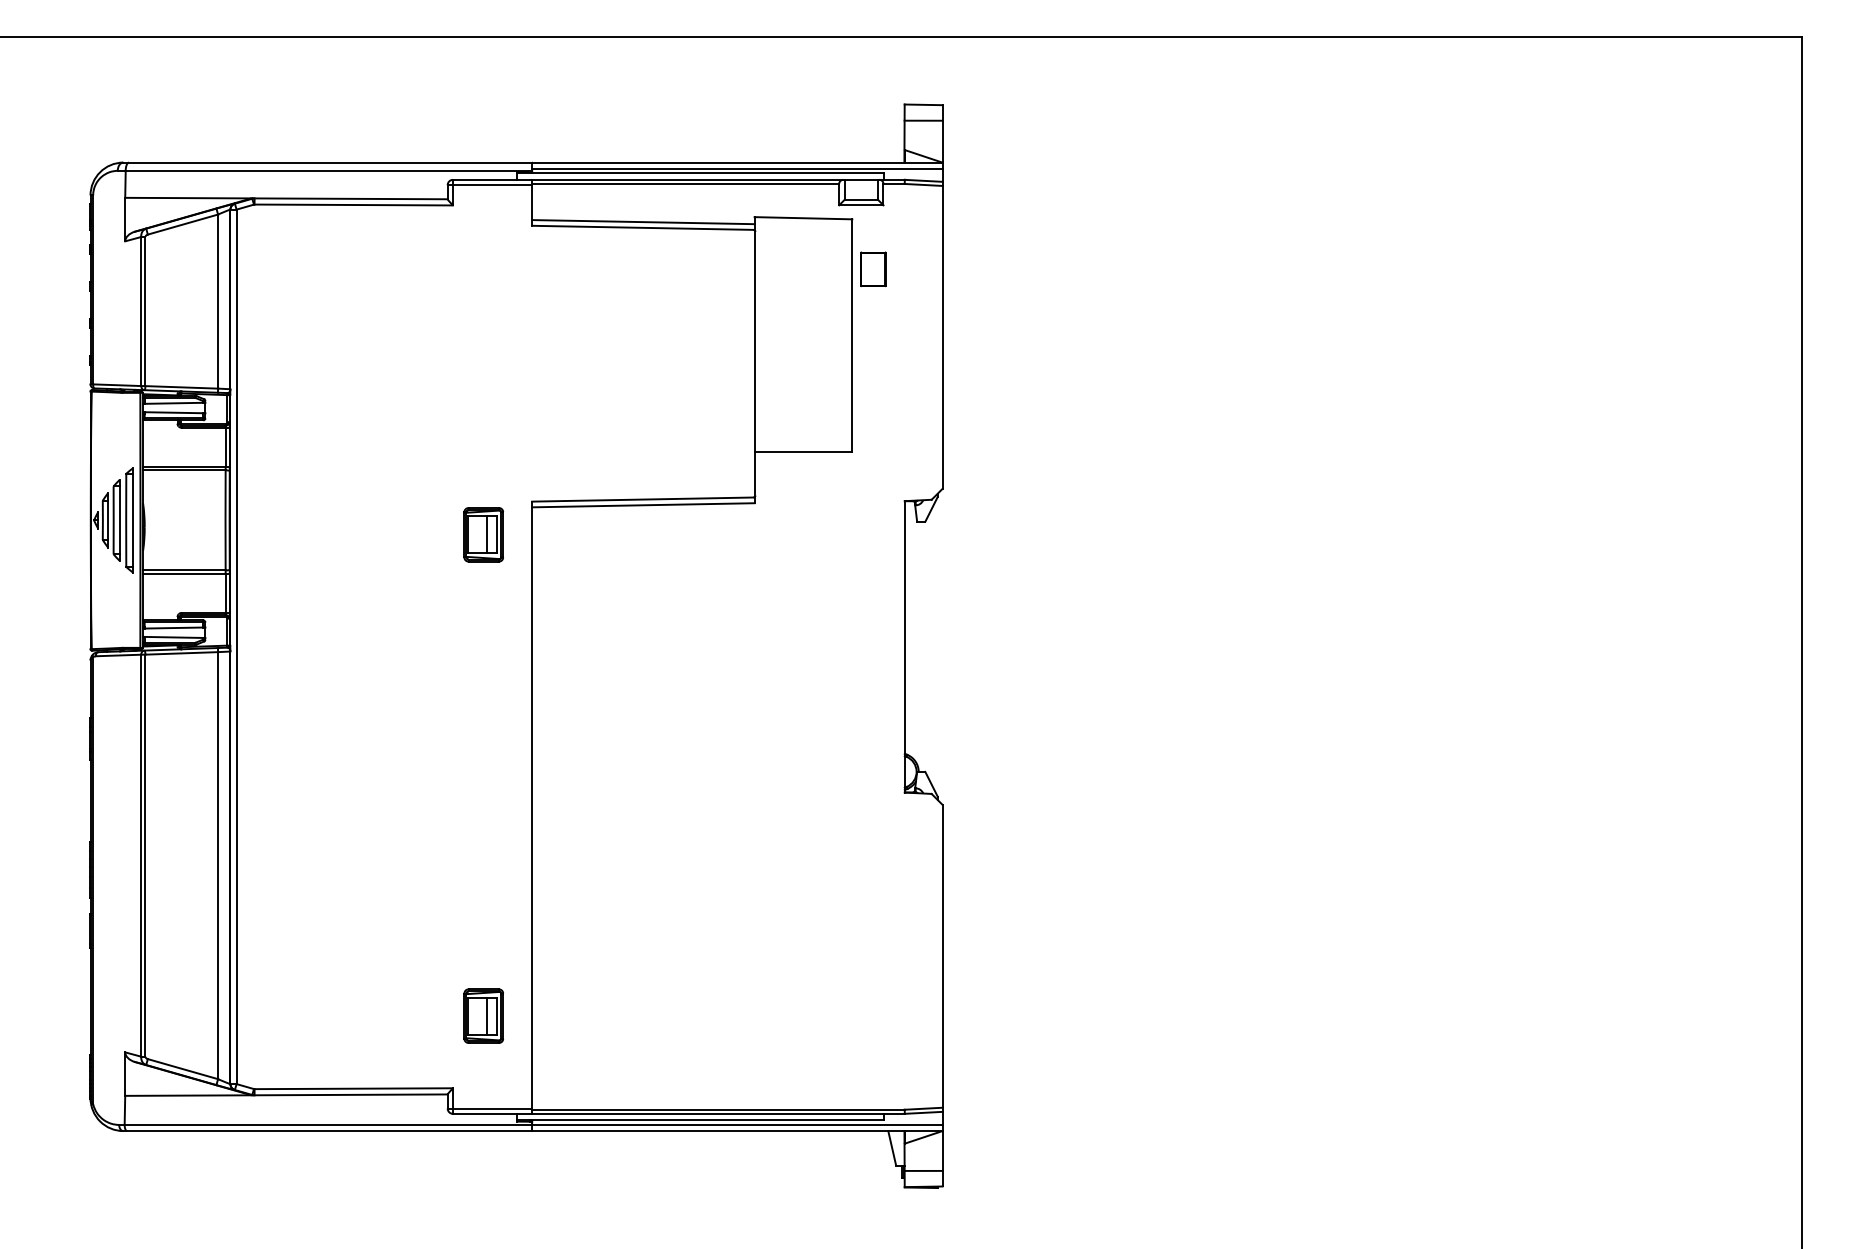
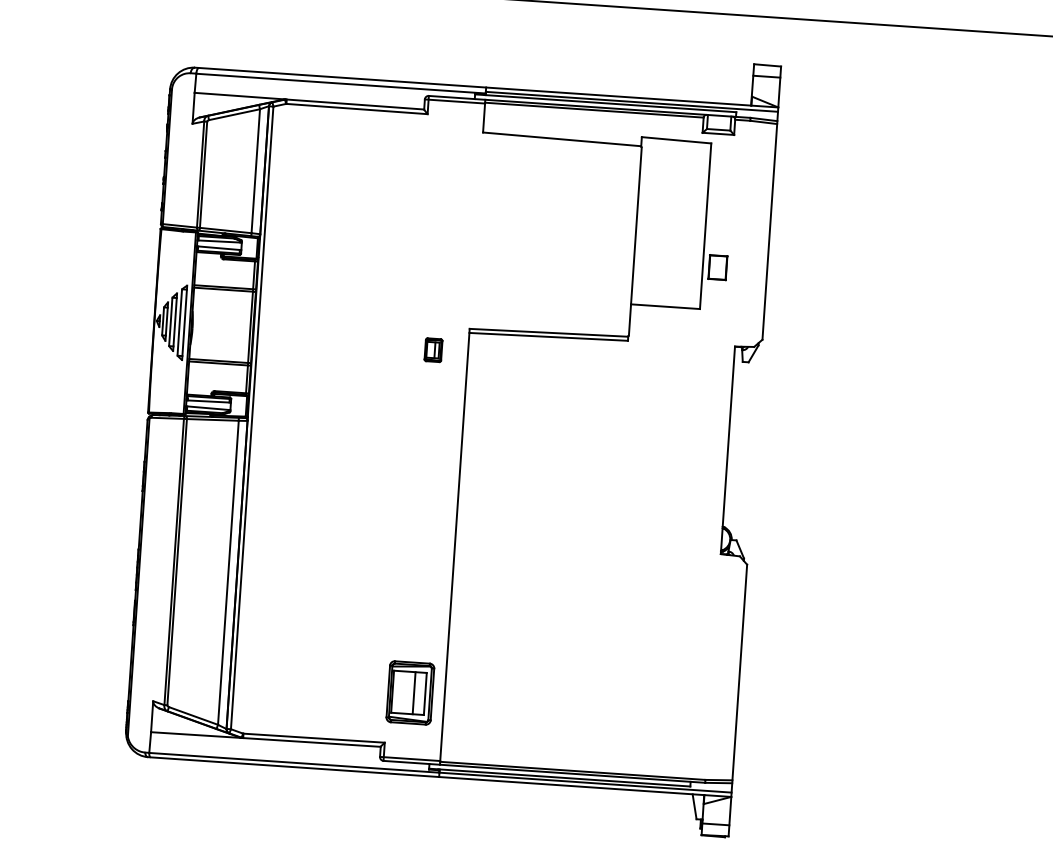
line: (643, 222) -> (562, 135), removed
part: (873, 269) -> (717, 267), moved
part: (483, 534) -> (433, 349), size x0.6
part: (483, 1015) -> (410, 692), size x1.6

